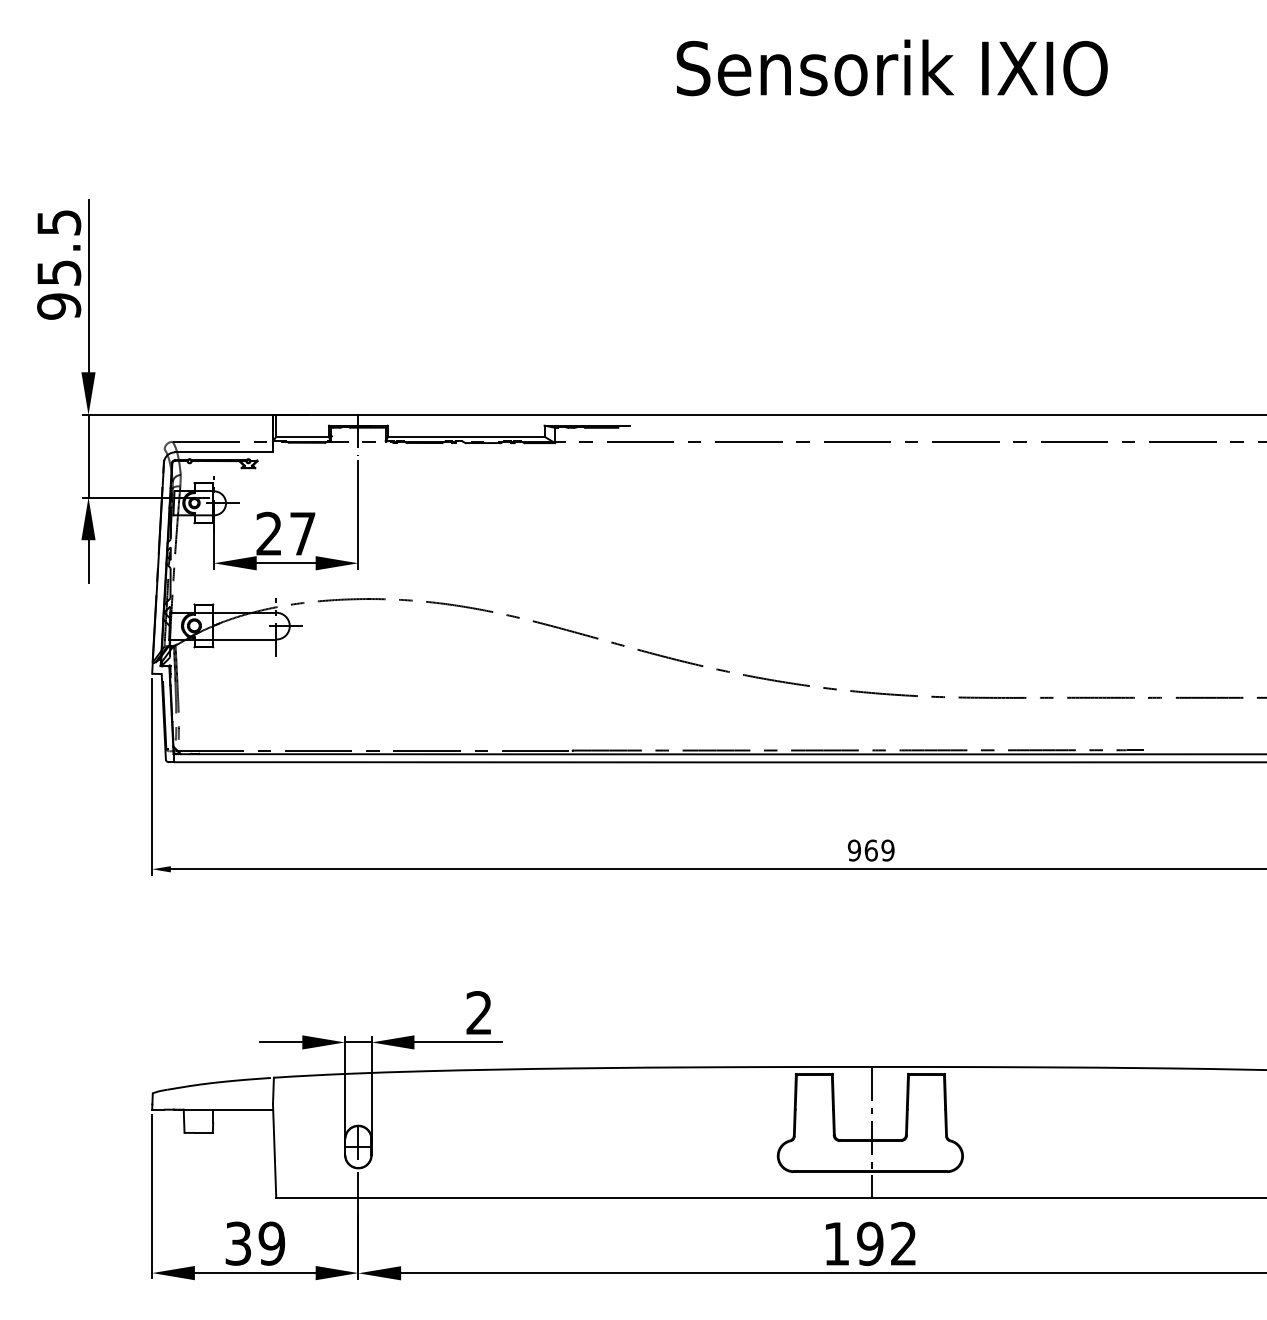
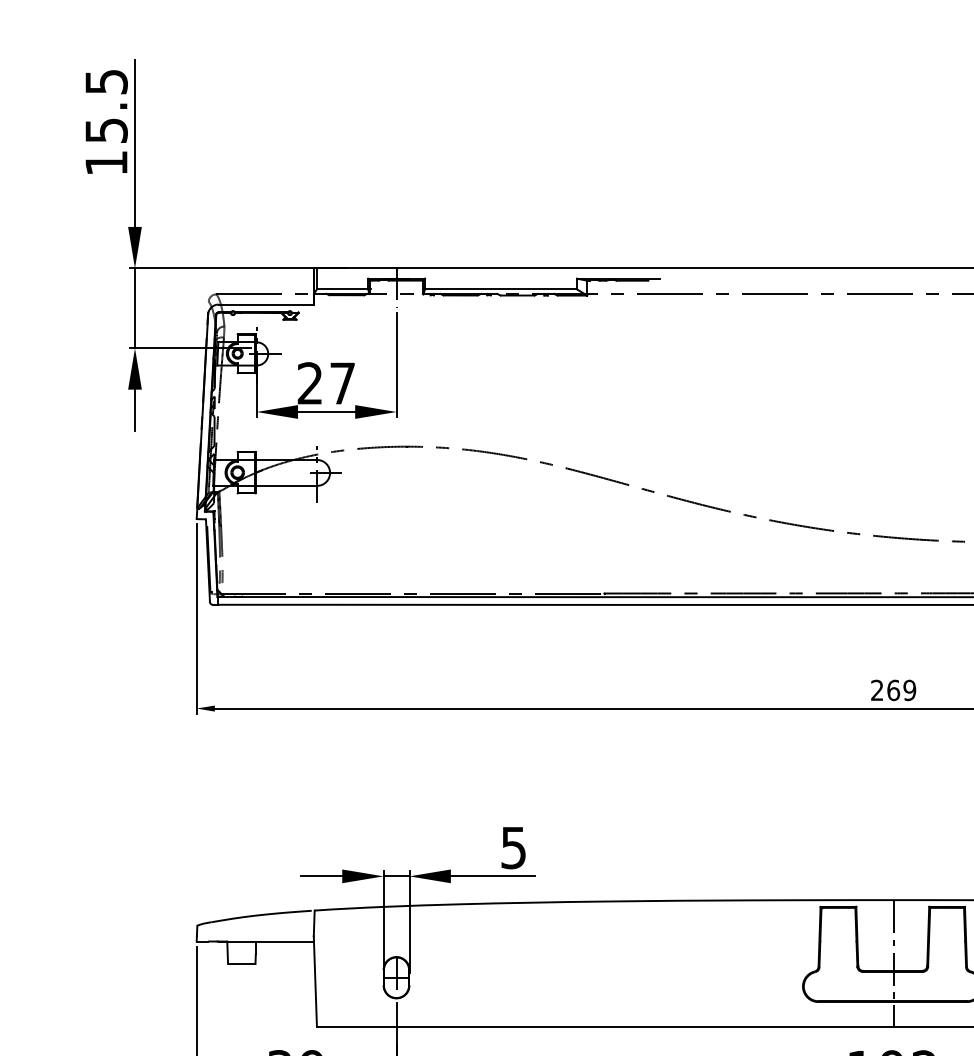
text: (59, 306) -> (106, 163), 95.5 -> 15.5
text: (854, 850) -> (877, 690), 969 -> 269
text: (478, 1013) -> (512, 848), 2 -> 5

